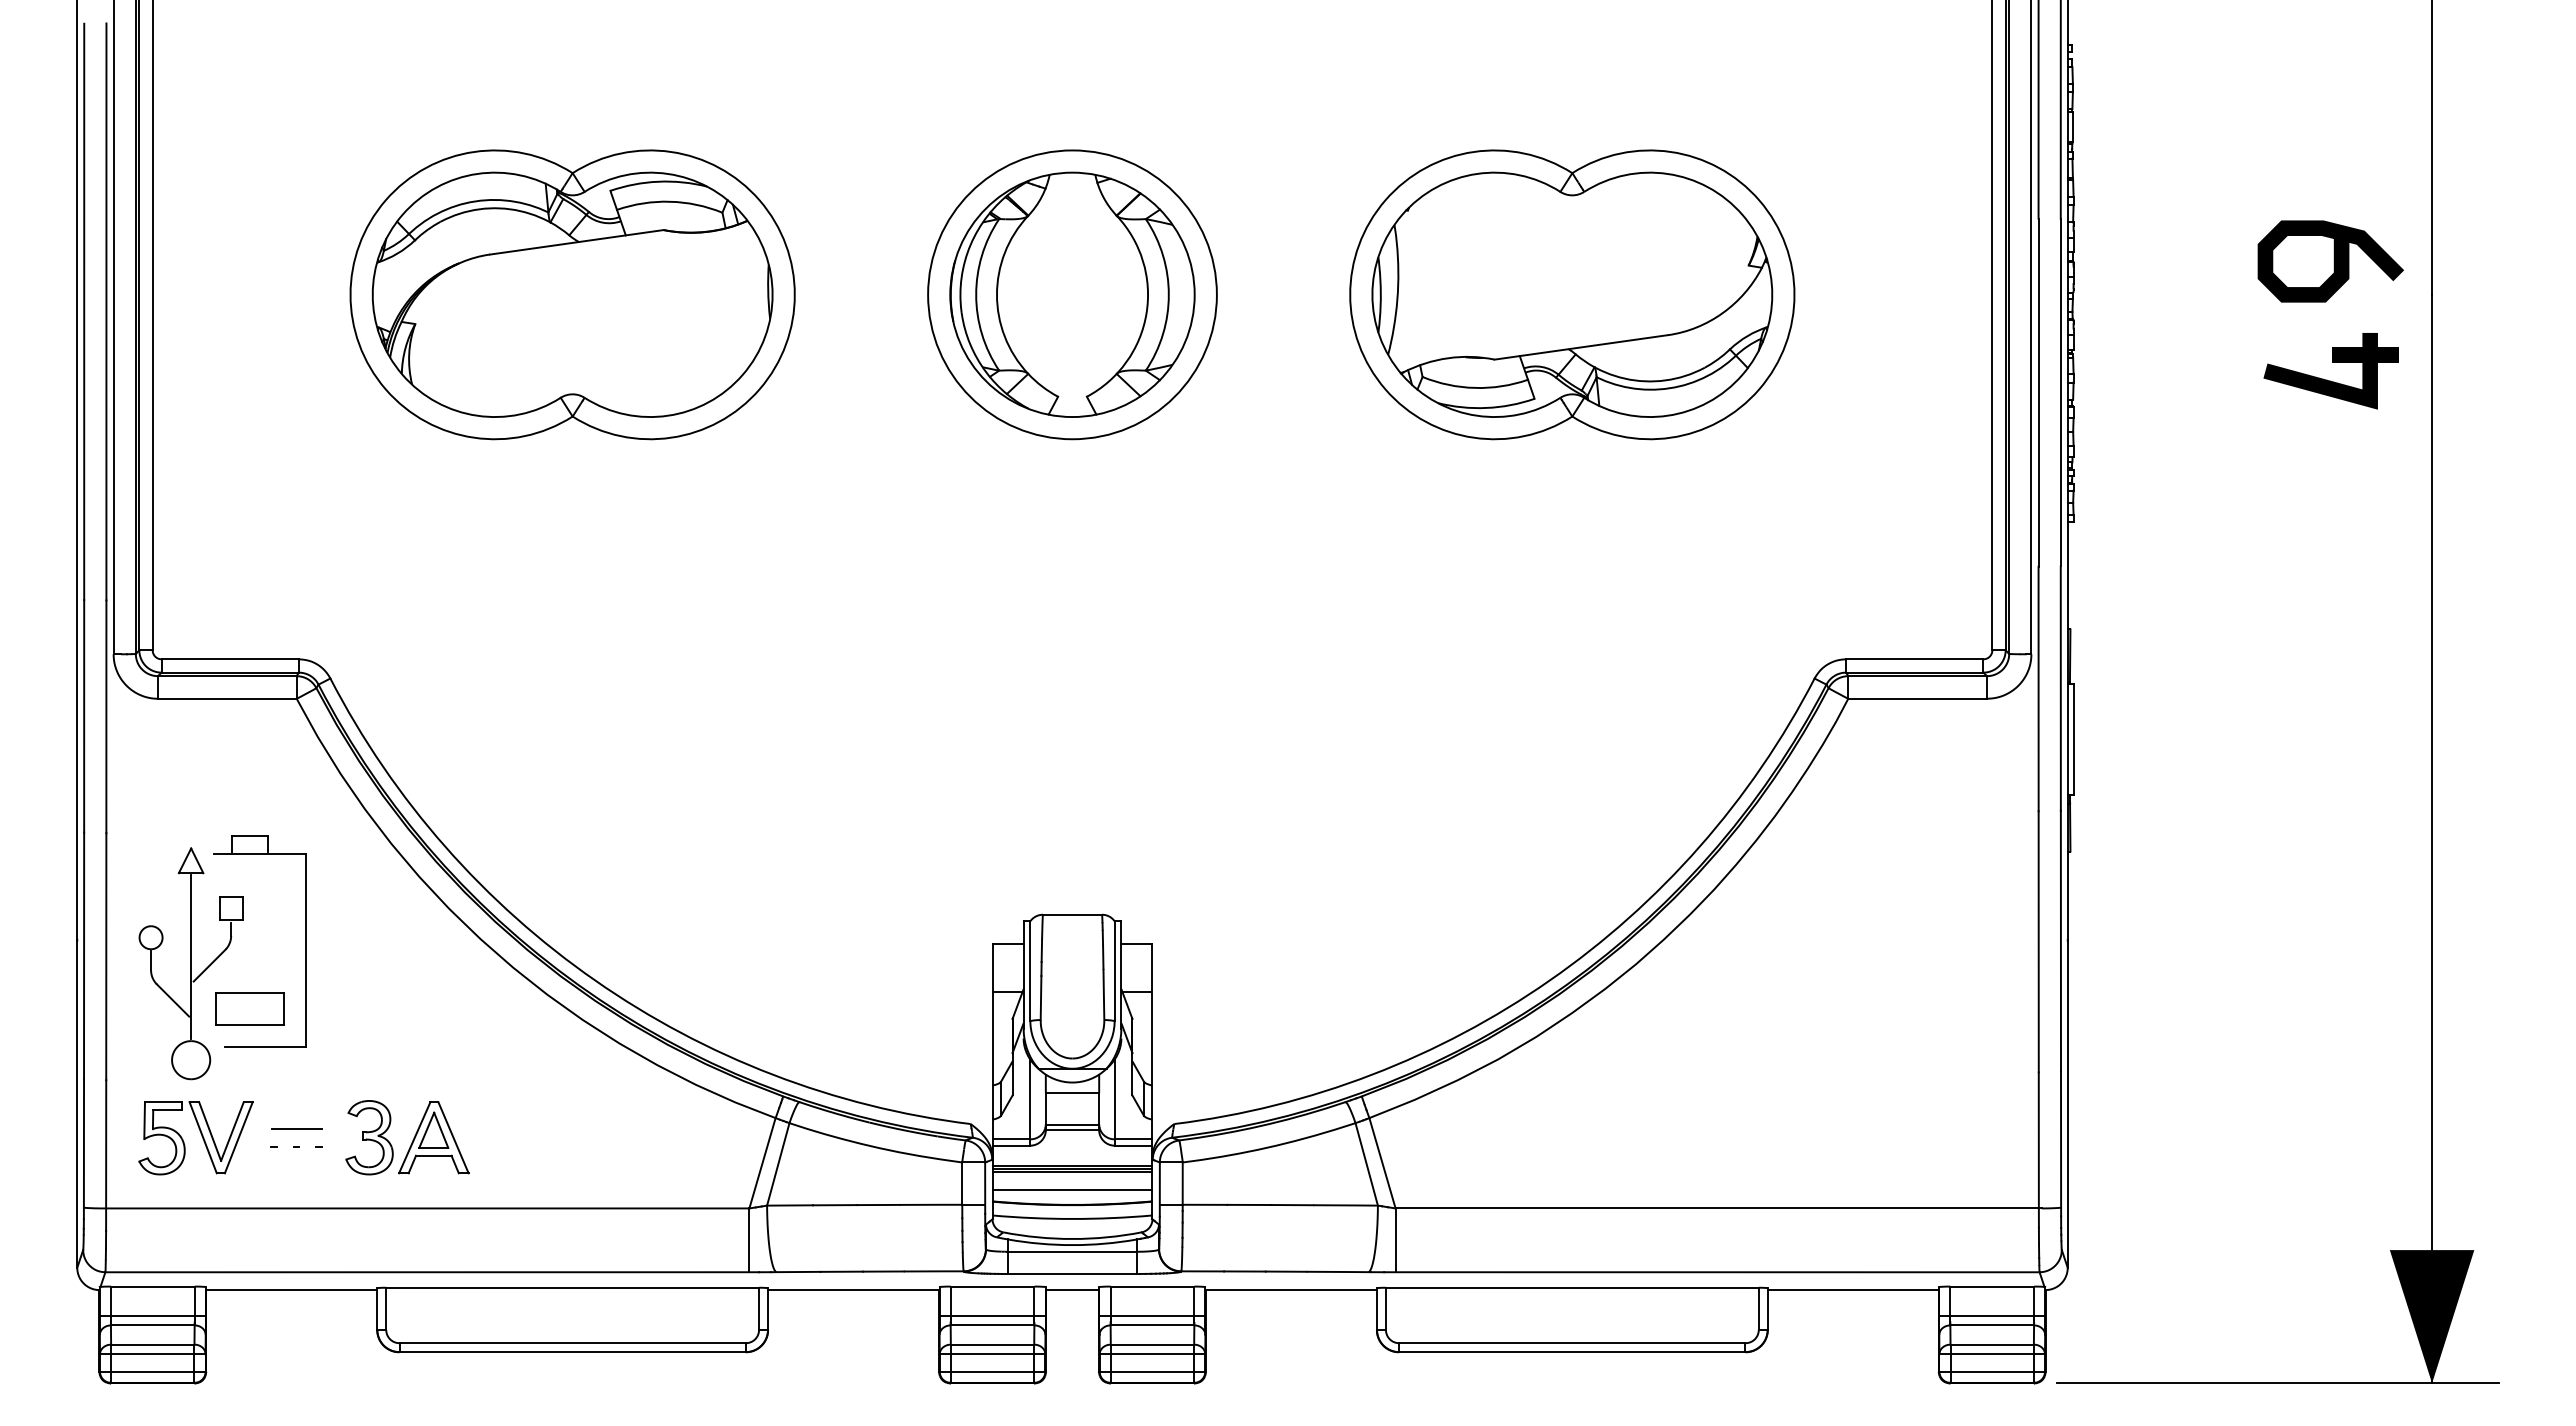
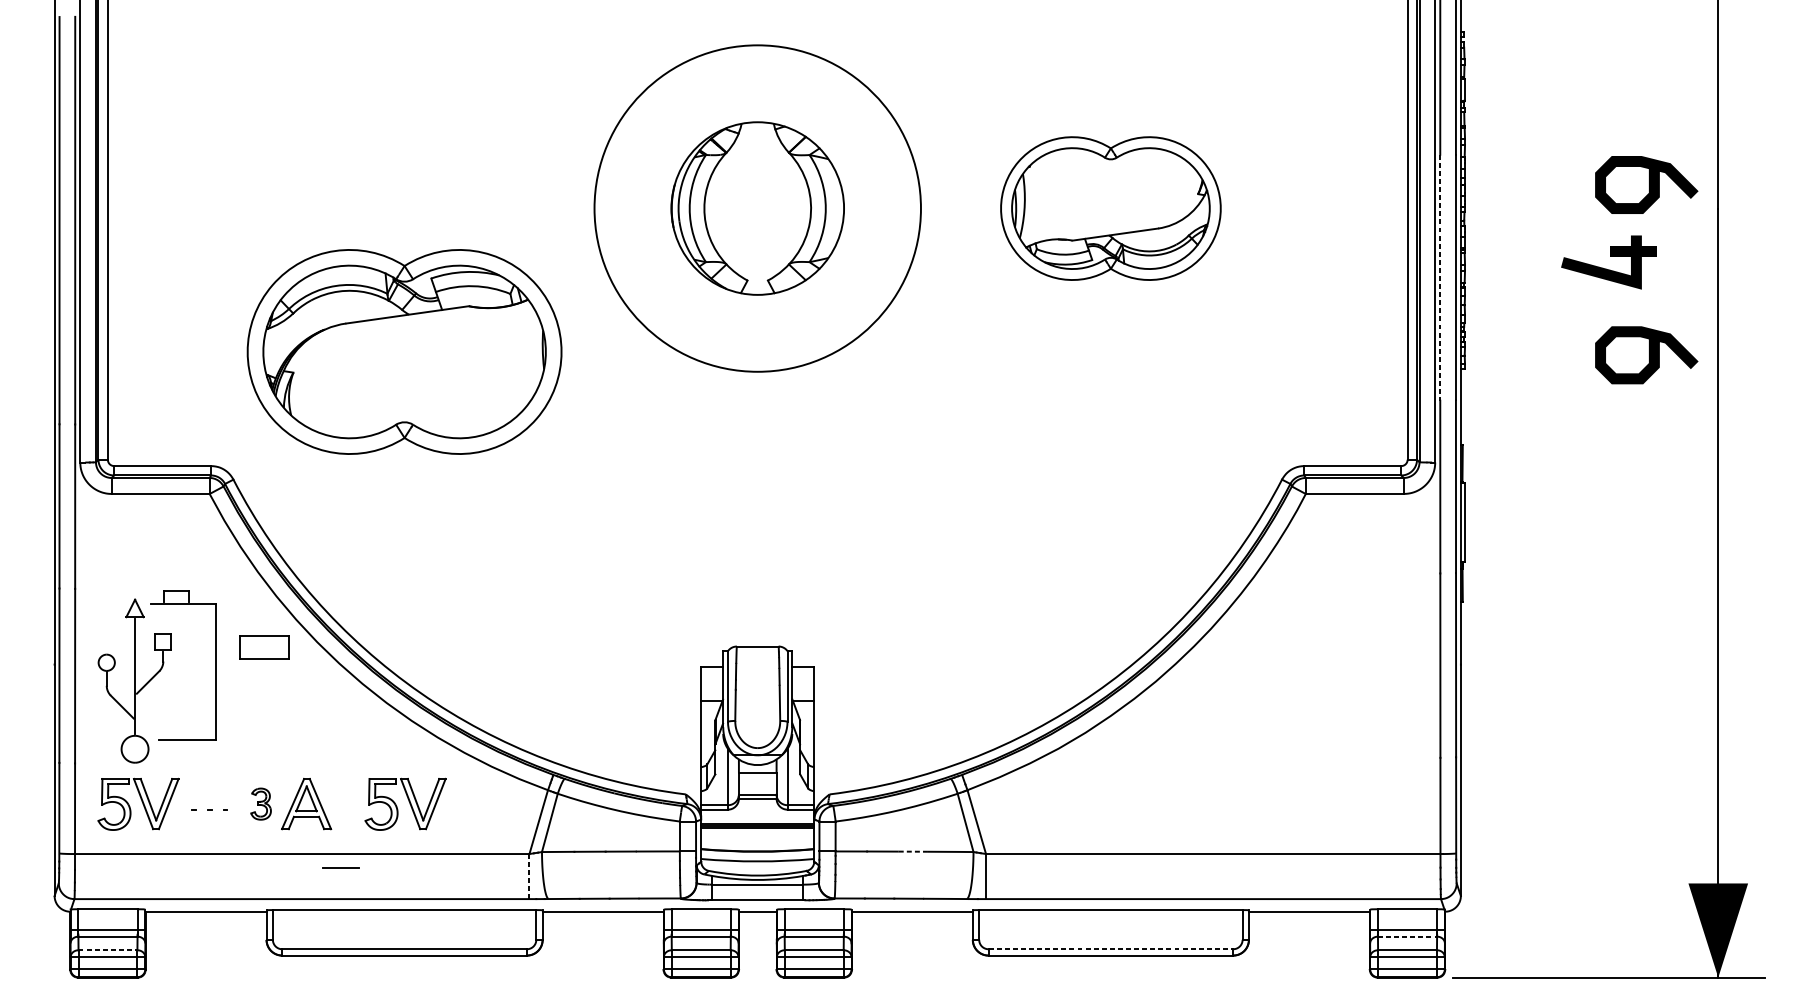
part: (572, 294) -> (404, 351), moved
circle: (1072, 294) -> (757, 208), size x1.6
part: (1572, 294) -> (1110, 208), size x0.7
part: (2327, 379) -> (1606, 268), moved
line: (2038, 393) -> (1440, 278), solid -> dashed
curve: (2333, 502) -> (1648, 355), added
part: (249, 1008) -> (263, 647), moved
line: (296, 1128) -> (340, 868), moved
part: (579, 1136) -> (409, 803), added
part: (369, 1137) -> (261, 803), size x0.6
line: (1072, 1190) -> (757, 841), removed
line: (1291, 1205) -> (912, 851), solid -> dashed
line: (749, 1240) -> (529, 876), solid -> dashed
line: (1992, 1325) -> (1407, 936), solid -> dashed
line: (1572, 1343) -> (1110, 949), solid -> dashed
line: (152, 1344) -> (107, 950), solid -> dashed

